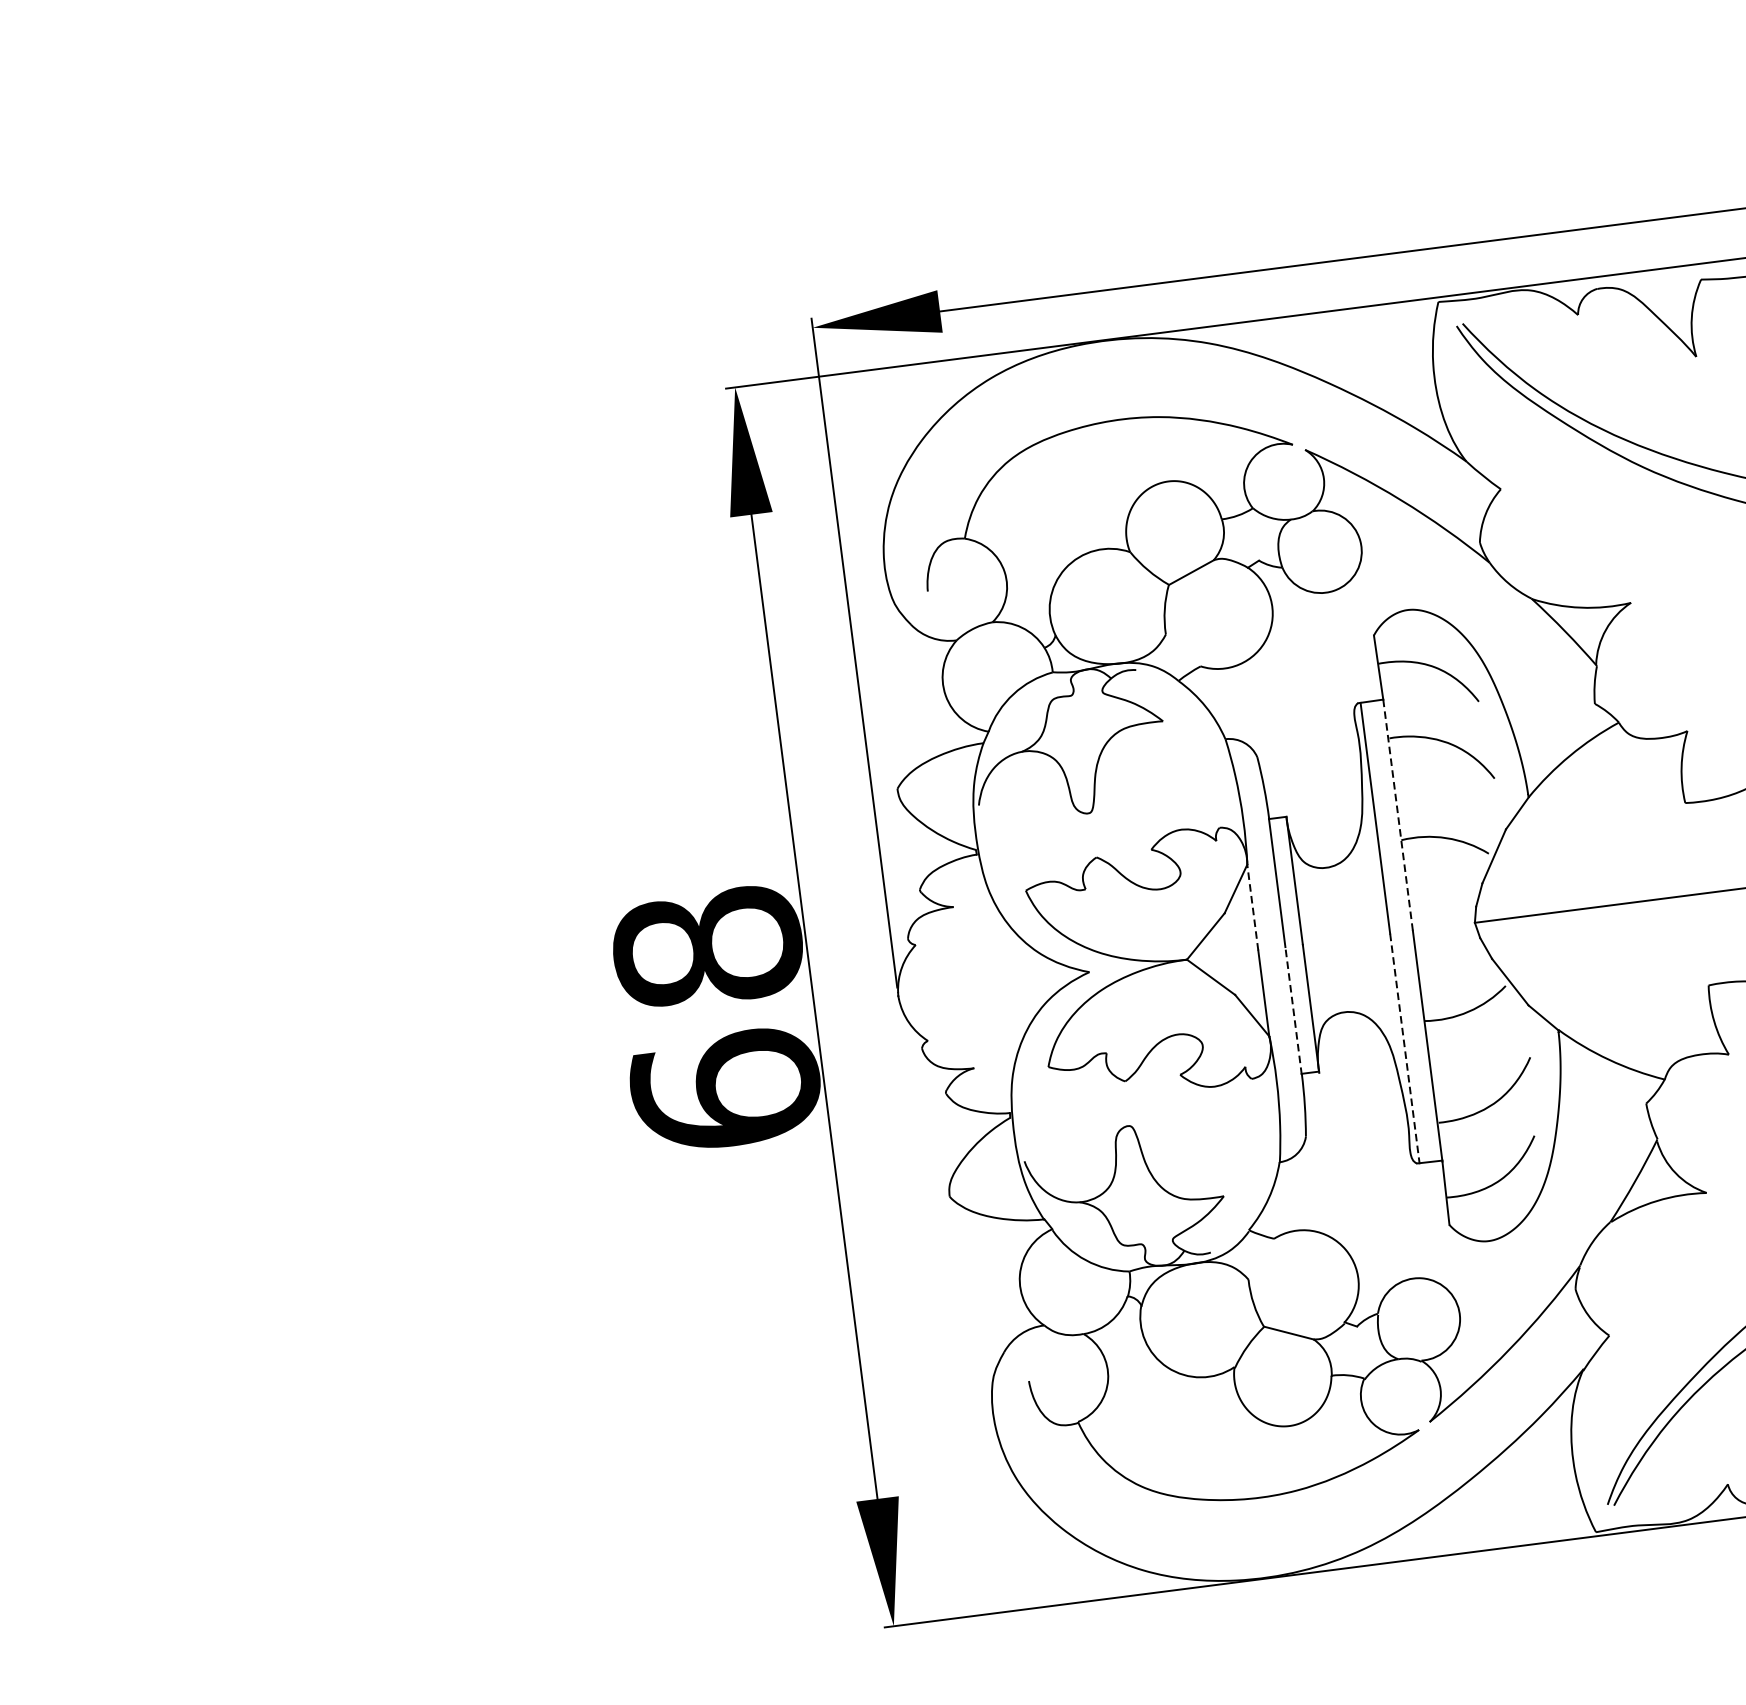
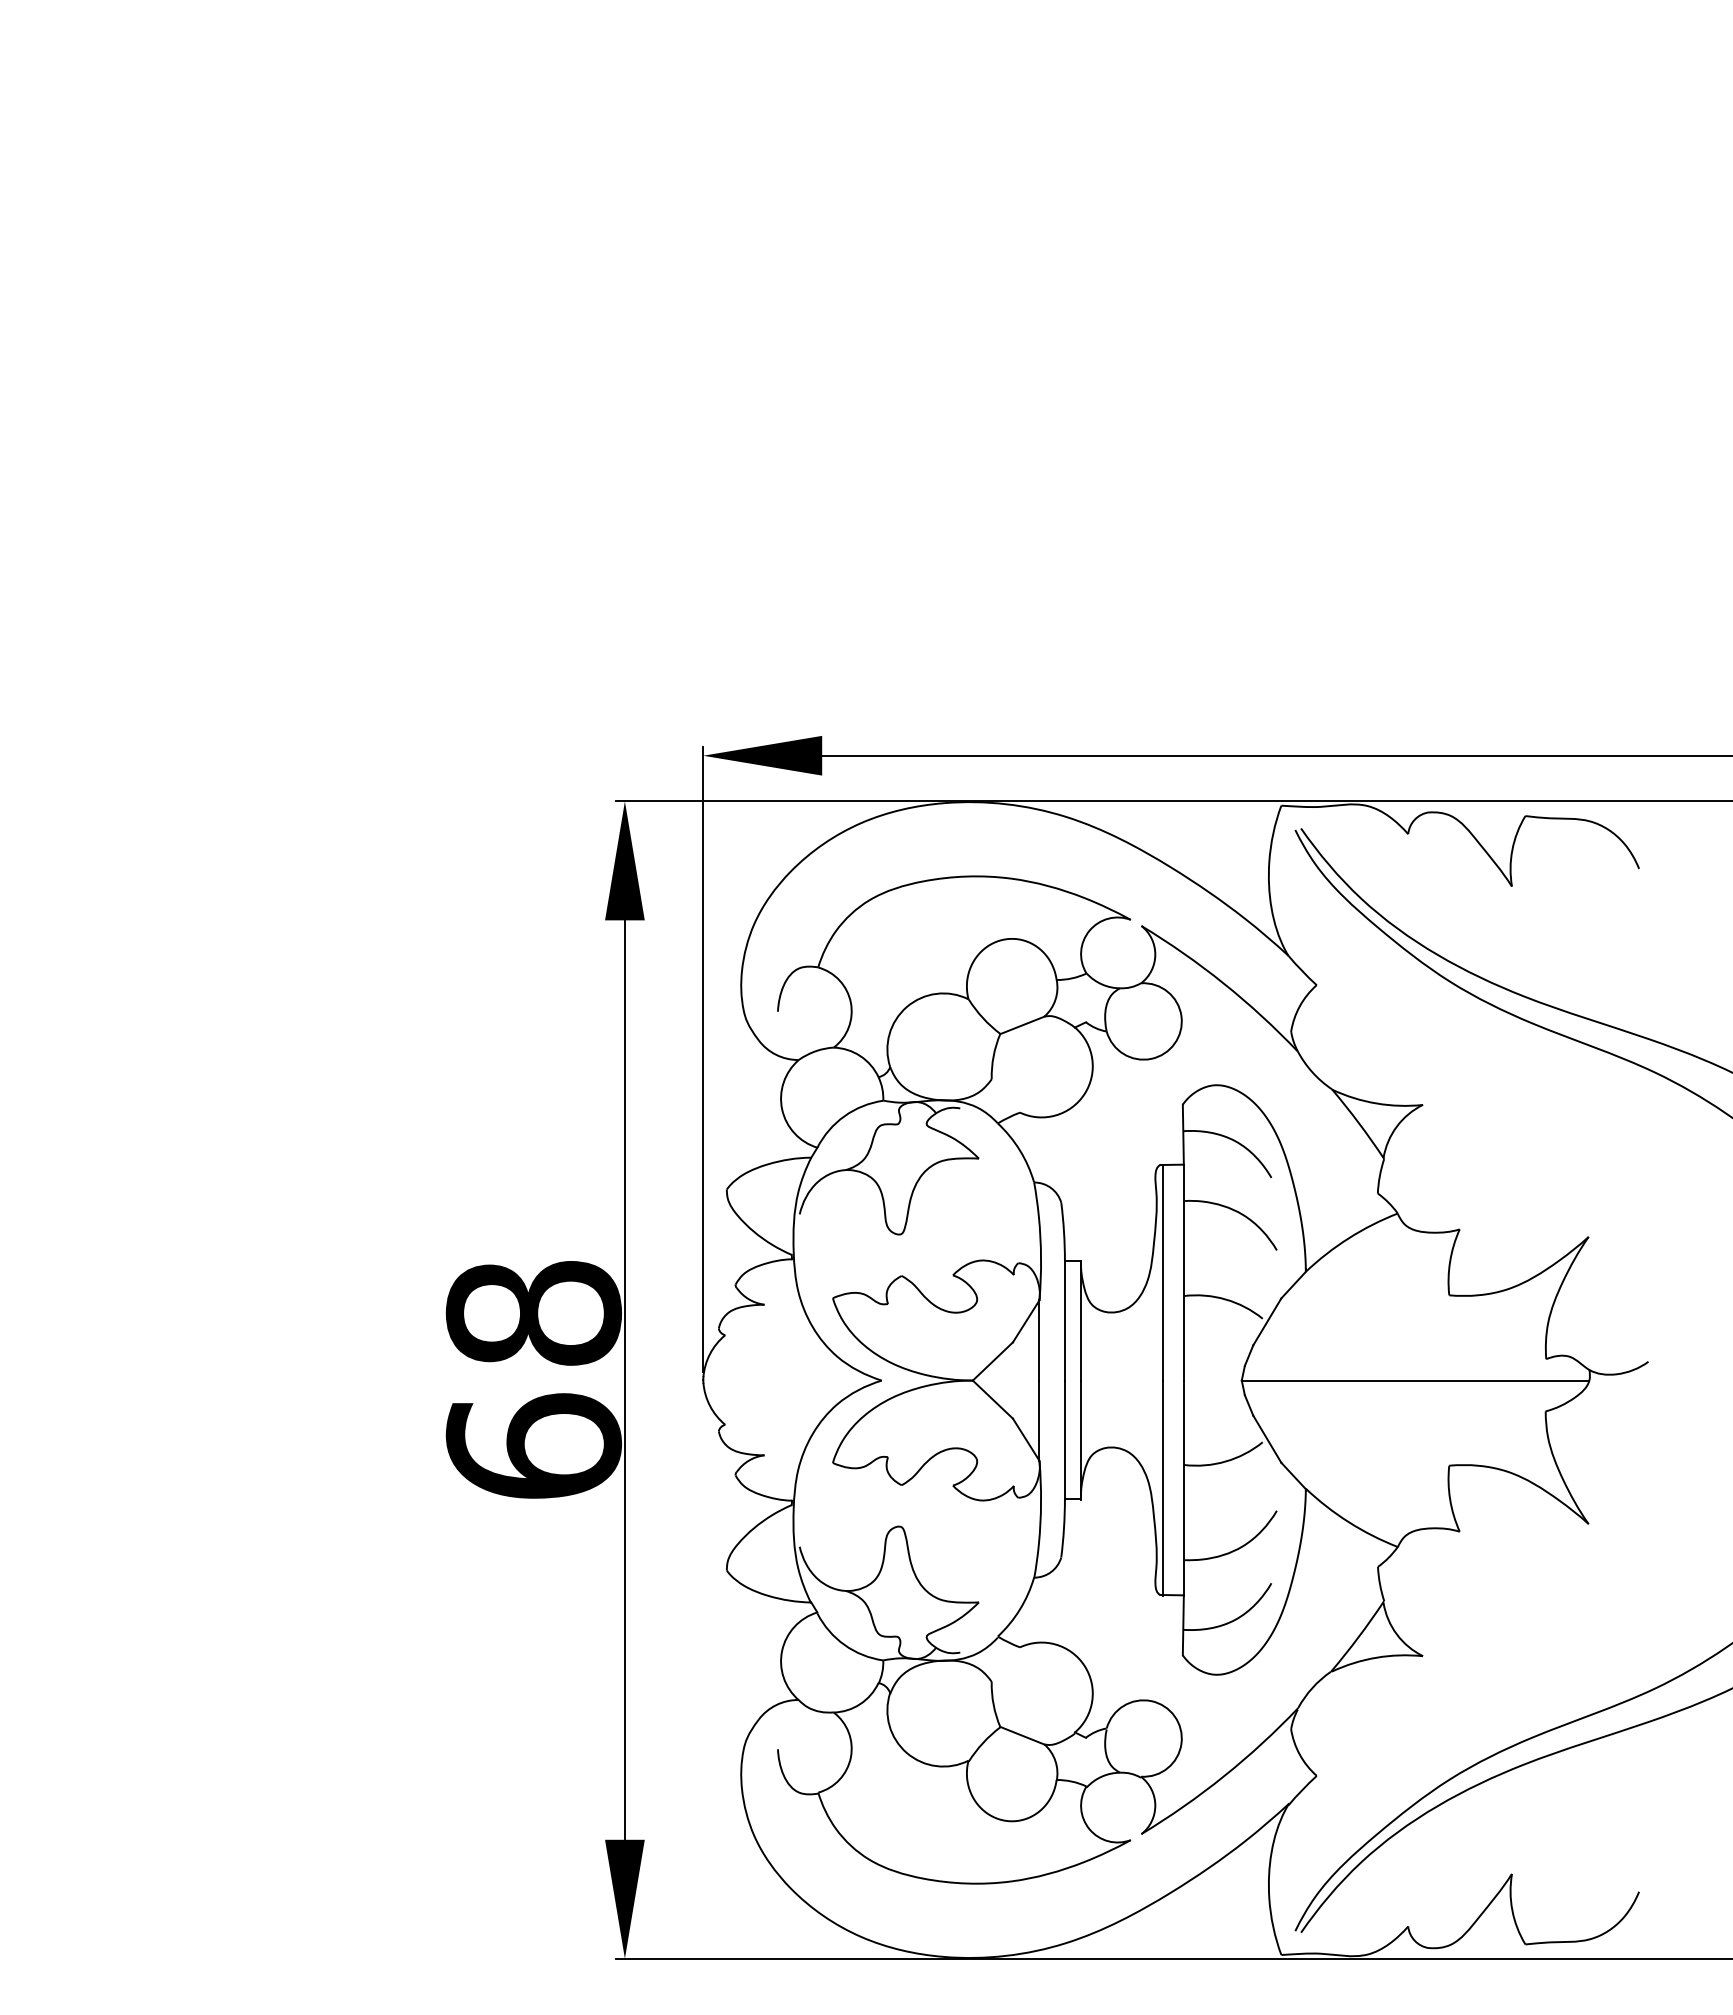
line: (1397, 815) -> (1183, 1272), dashed -> solid
line: (1252, 907) -> (1039, 1340), dashed -> solid
line: (1293, 1011) -> (1064, 1440), dashed -> solid
line: (1404, 1049) -> (1162, 1488), dashed -> solid

